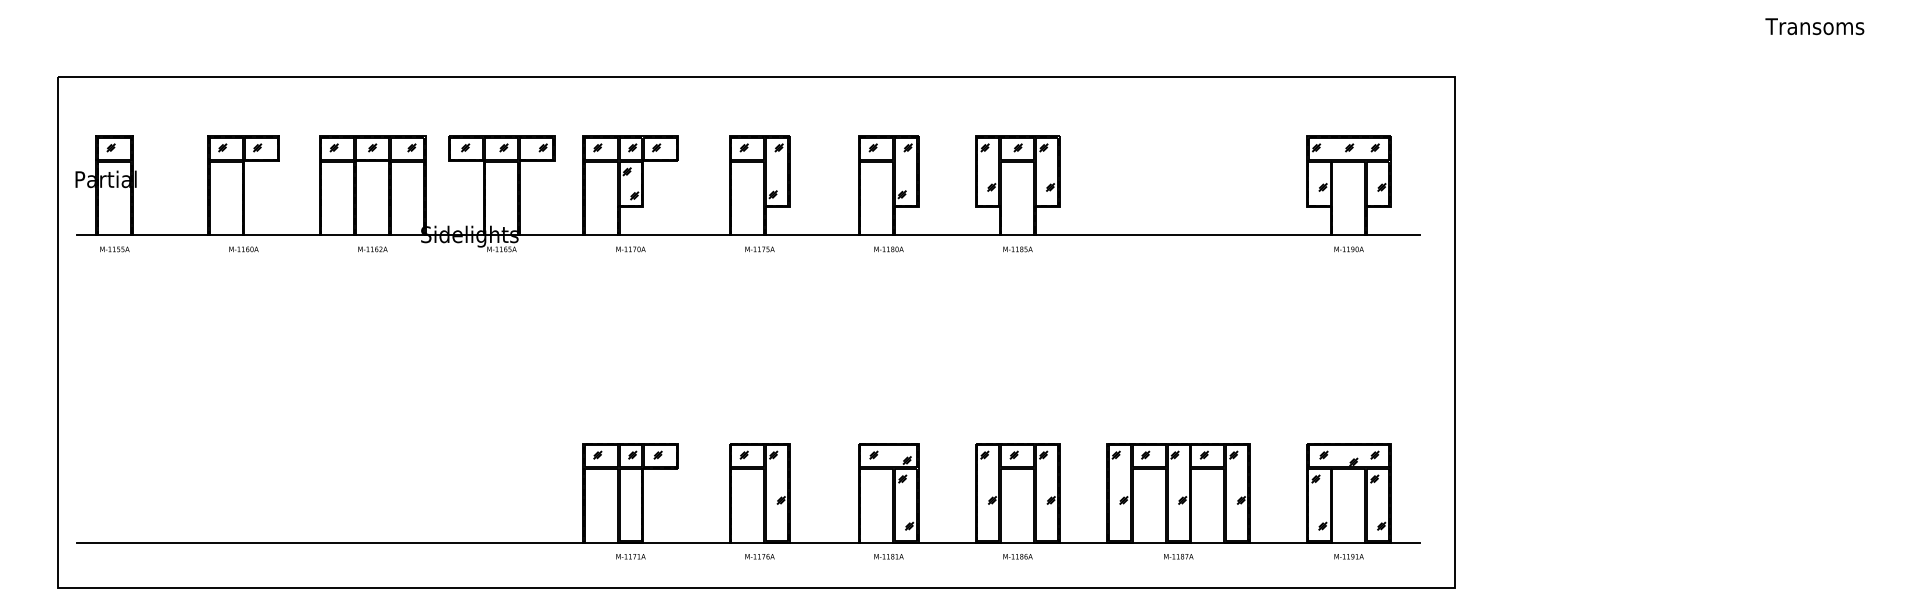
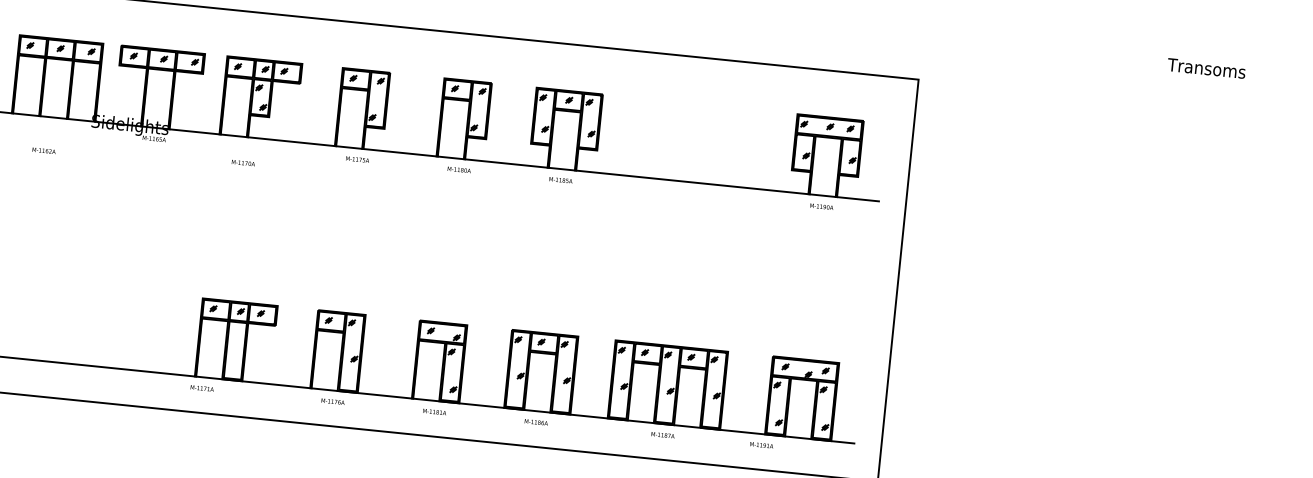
text: (372, 249) -> (43, 150), moved
text: (630, 249) -> (243, 163), moved
text: (630, 556) -> (201, 388), moved
text: (1348, 556) -> (761, 445), moved

